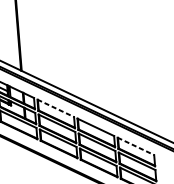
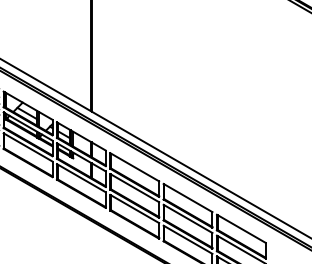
line: (56, 108) -> (135, 167), dashed -> solid
line: (135, 146) -> (241, 229), dashed -> solid

